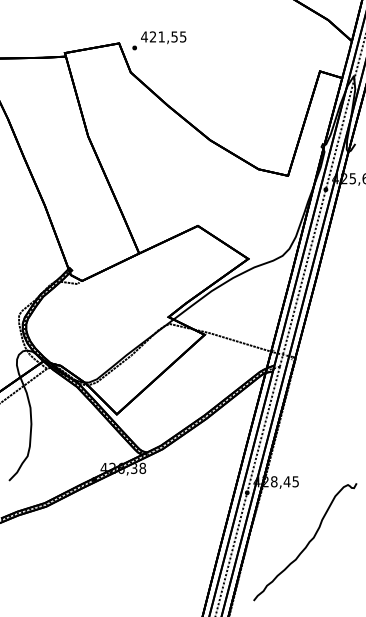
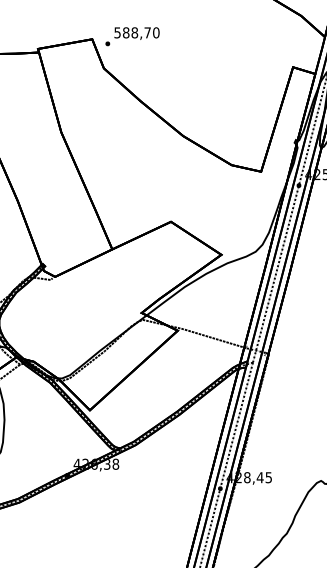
text: (163, 36) -> (136, 32), 421,55 -> 588,70

